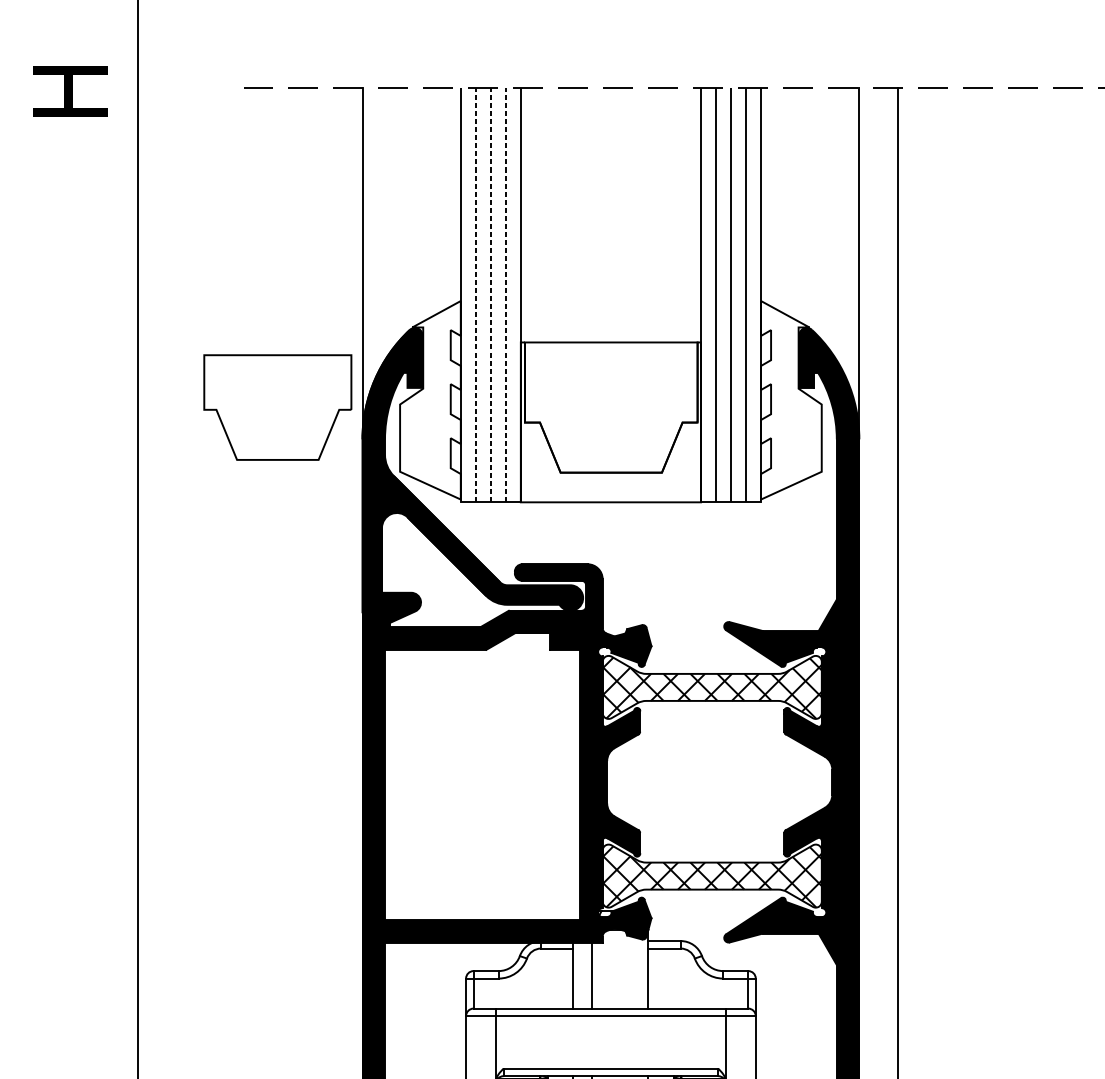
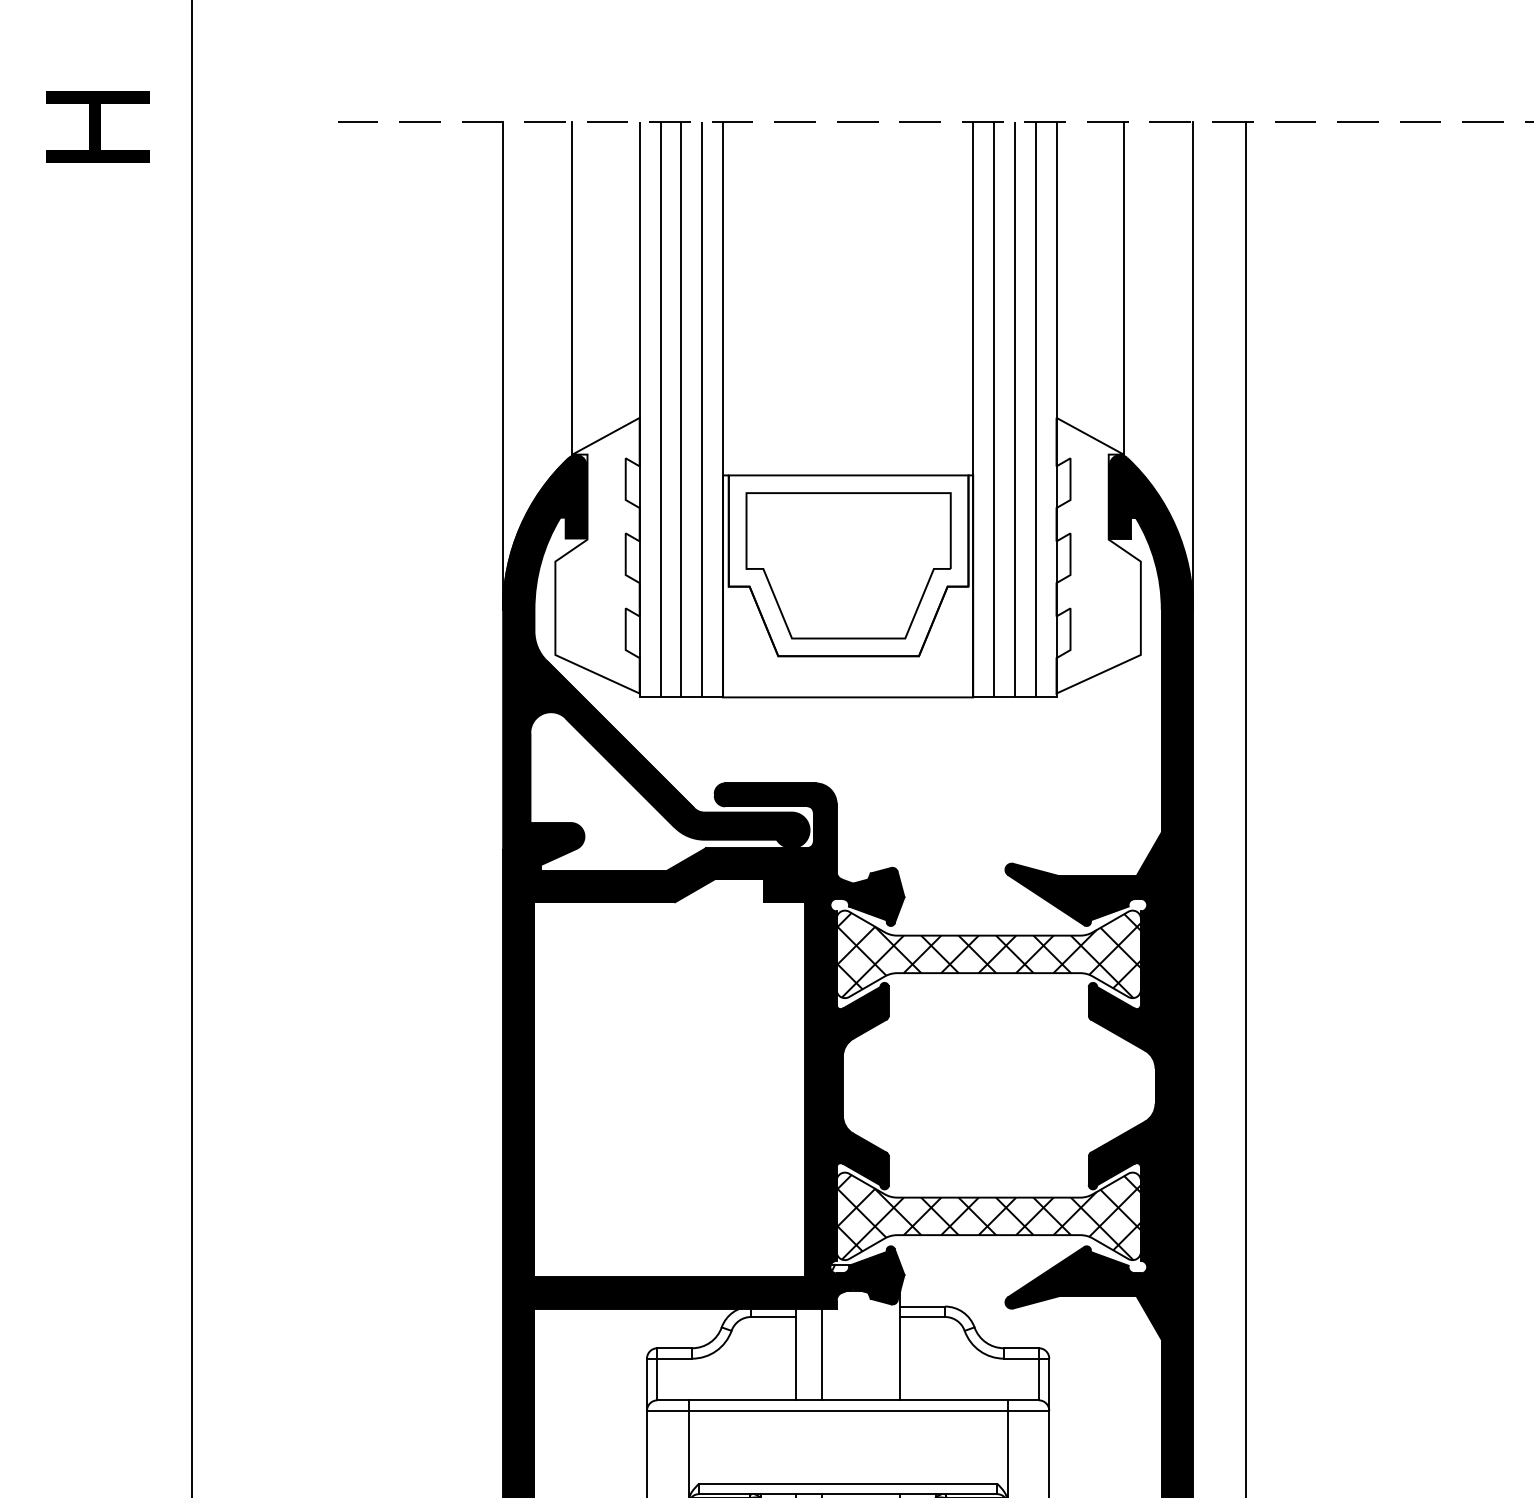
line: (412, 207) -> (572, 287), added
line: (809, 207) -> (1123, 287), added
line: (475, 294) -> (660, 409), dashed -> solid
line: (490, 294) -> (681, 409), dashed -> solid
line: (506, 294) -> (702, 409), dashed -> solid
part: (277, 407) -> (848, 565), moved

